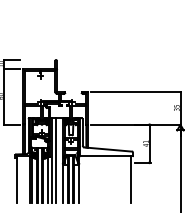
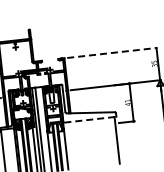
line: (136, 92) -> (112, 52), solid -> dashed
line: (107, 156) -> (91, 119), solid -> dashed

